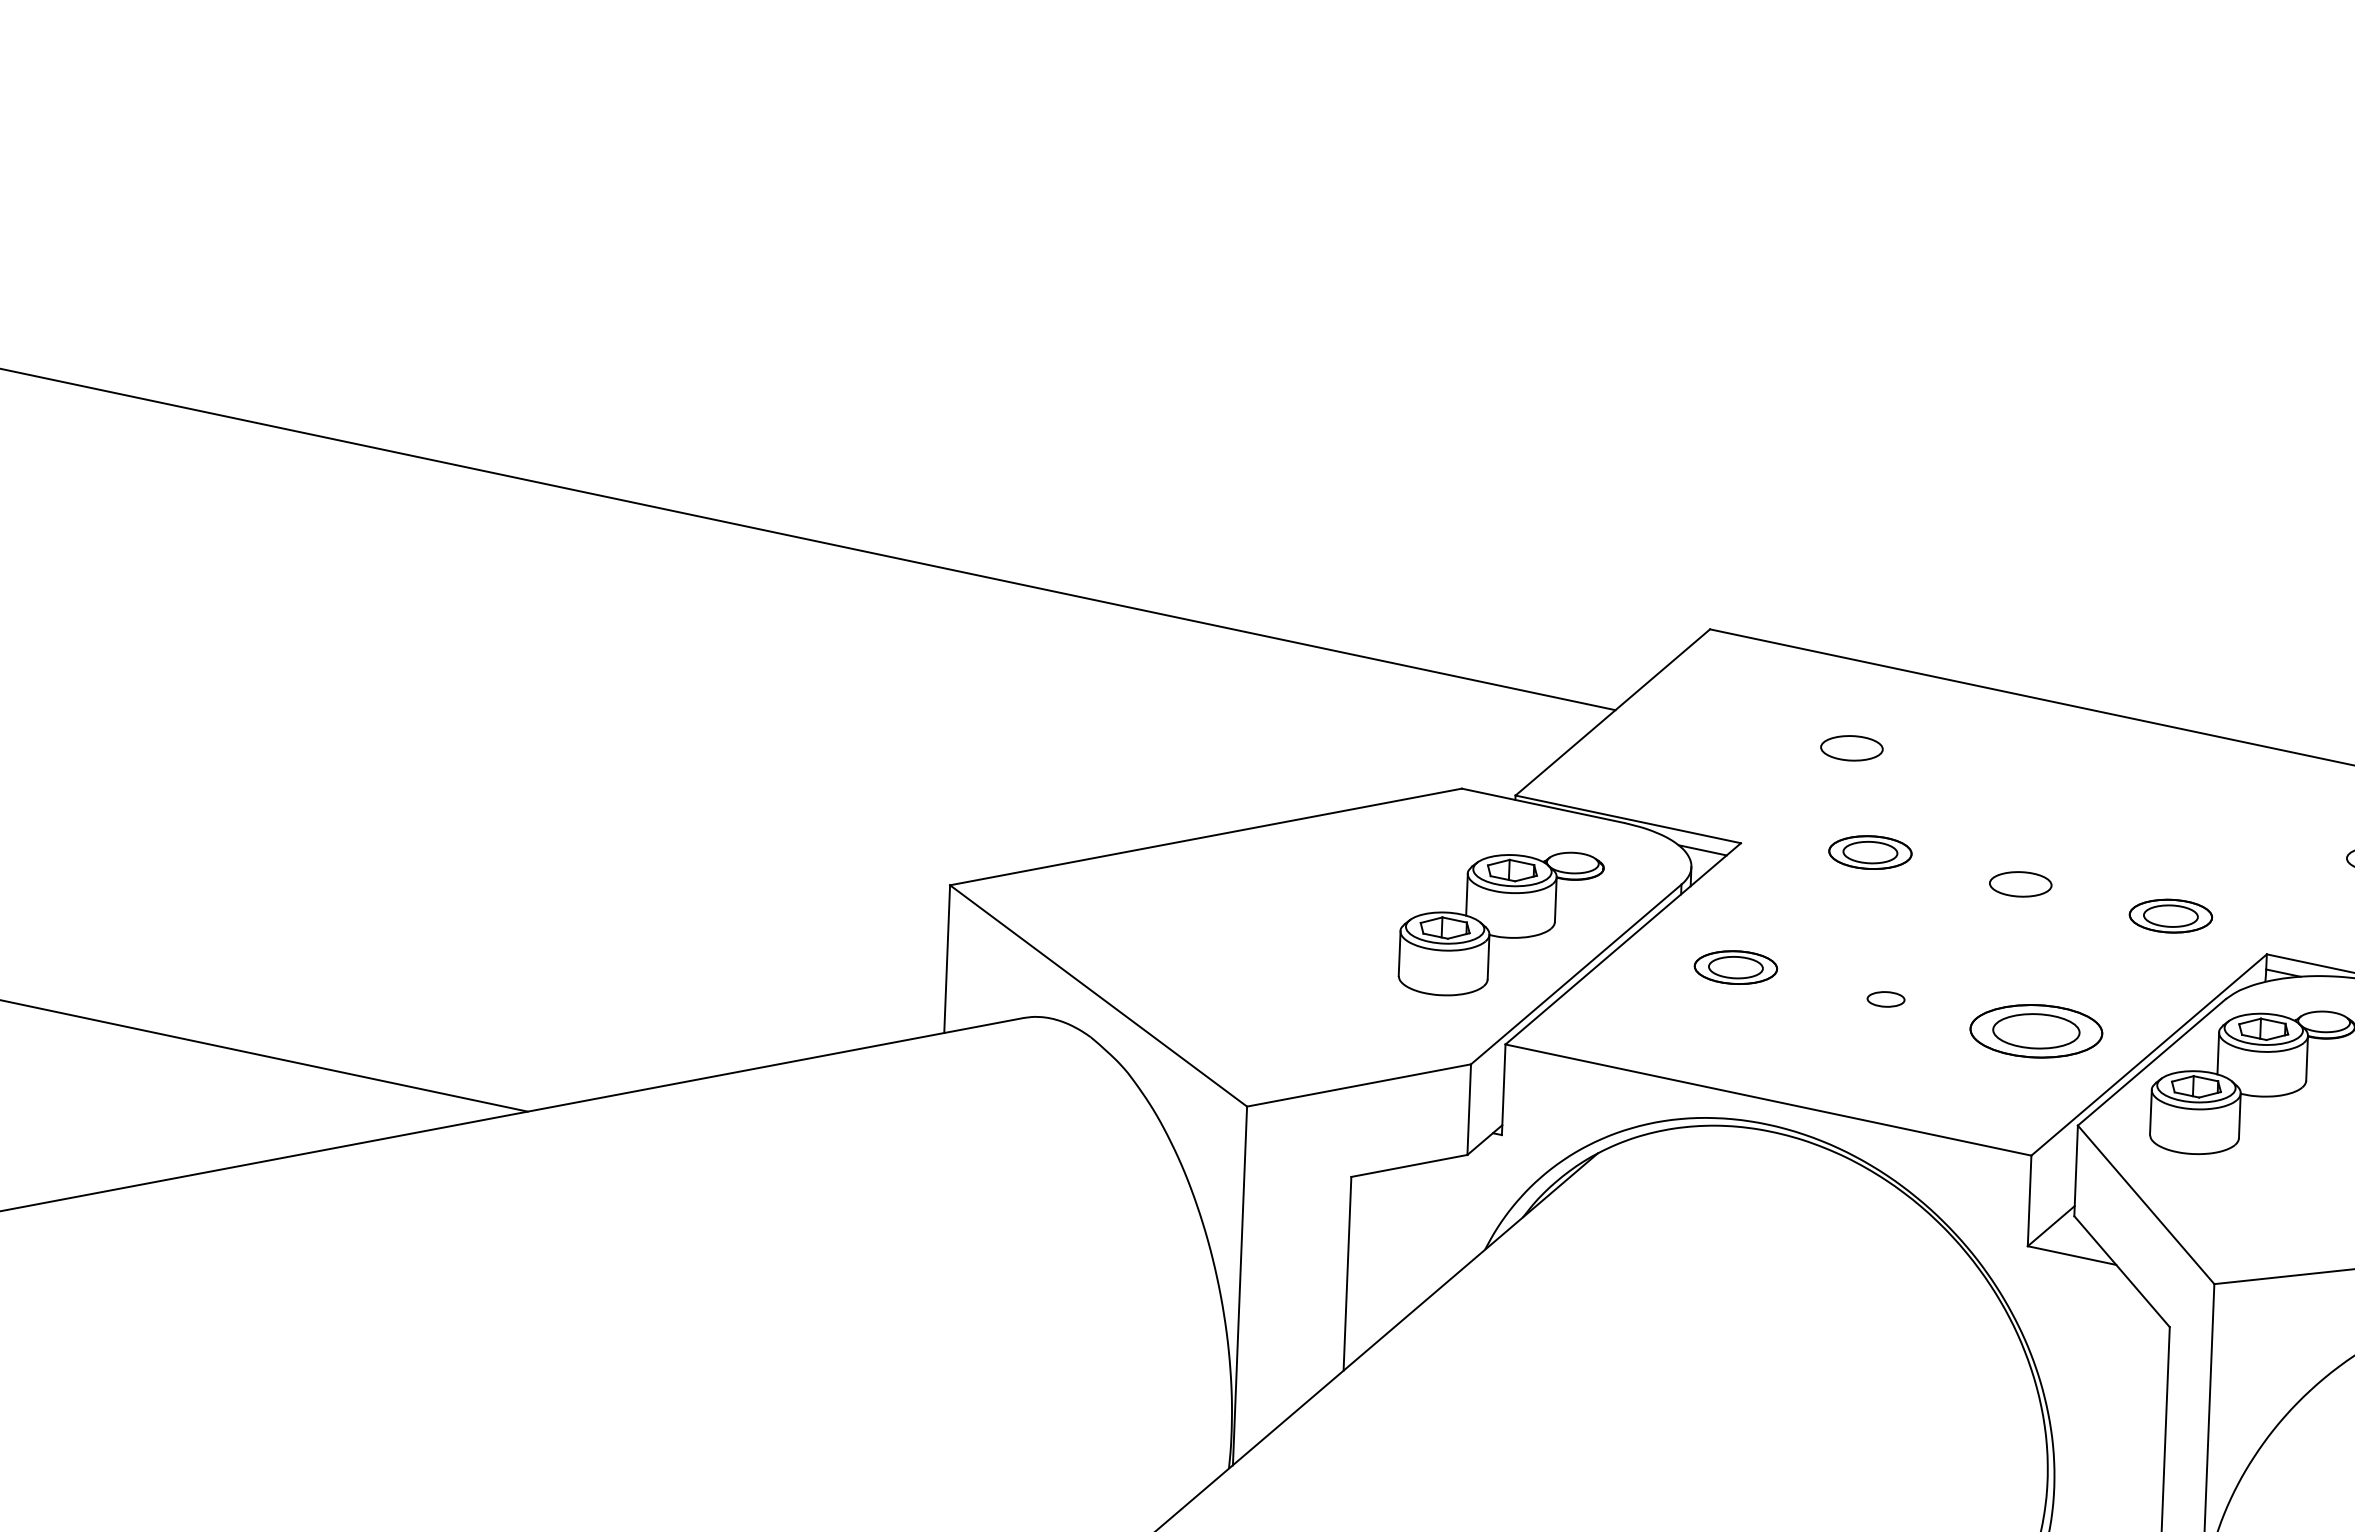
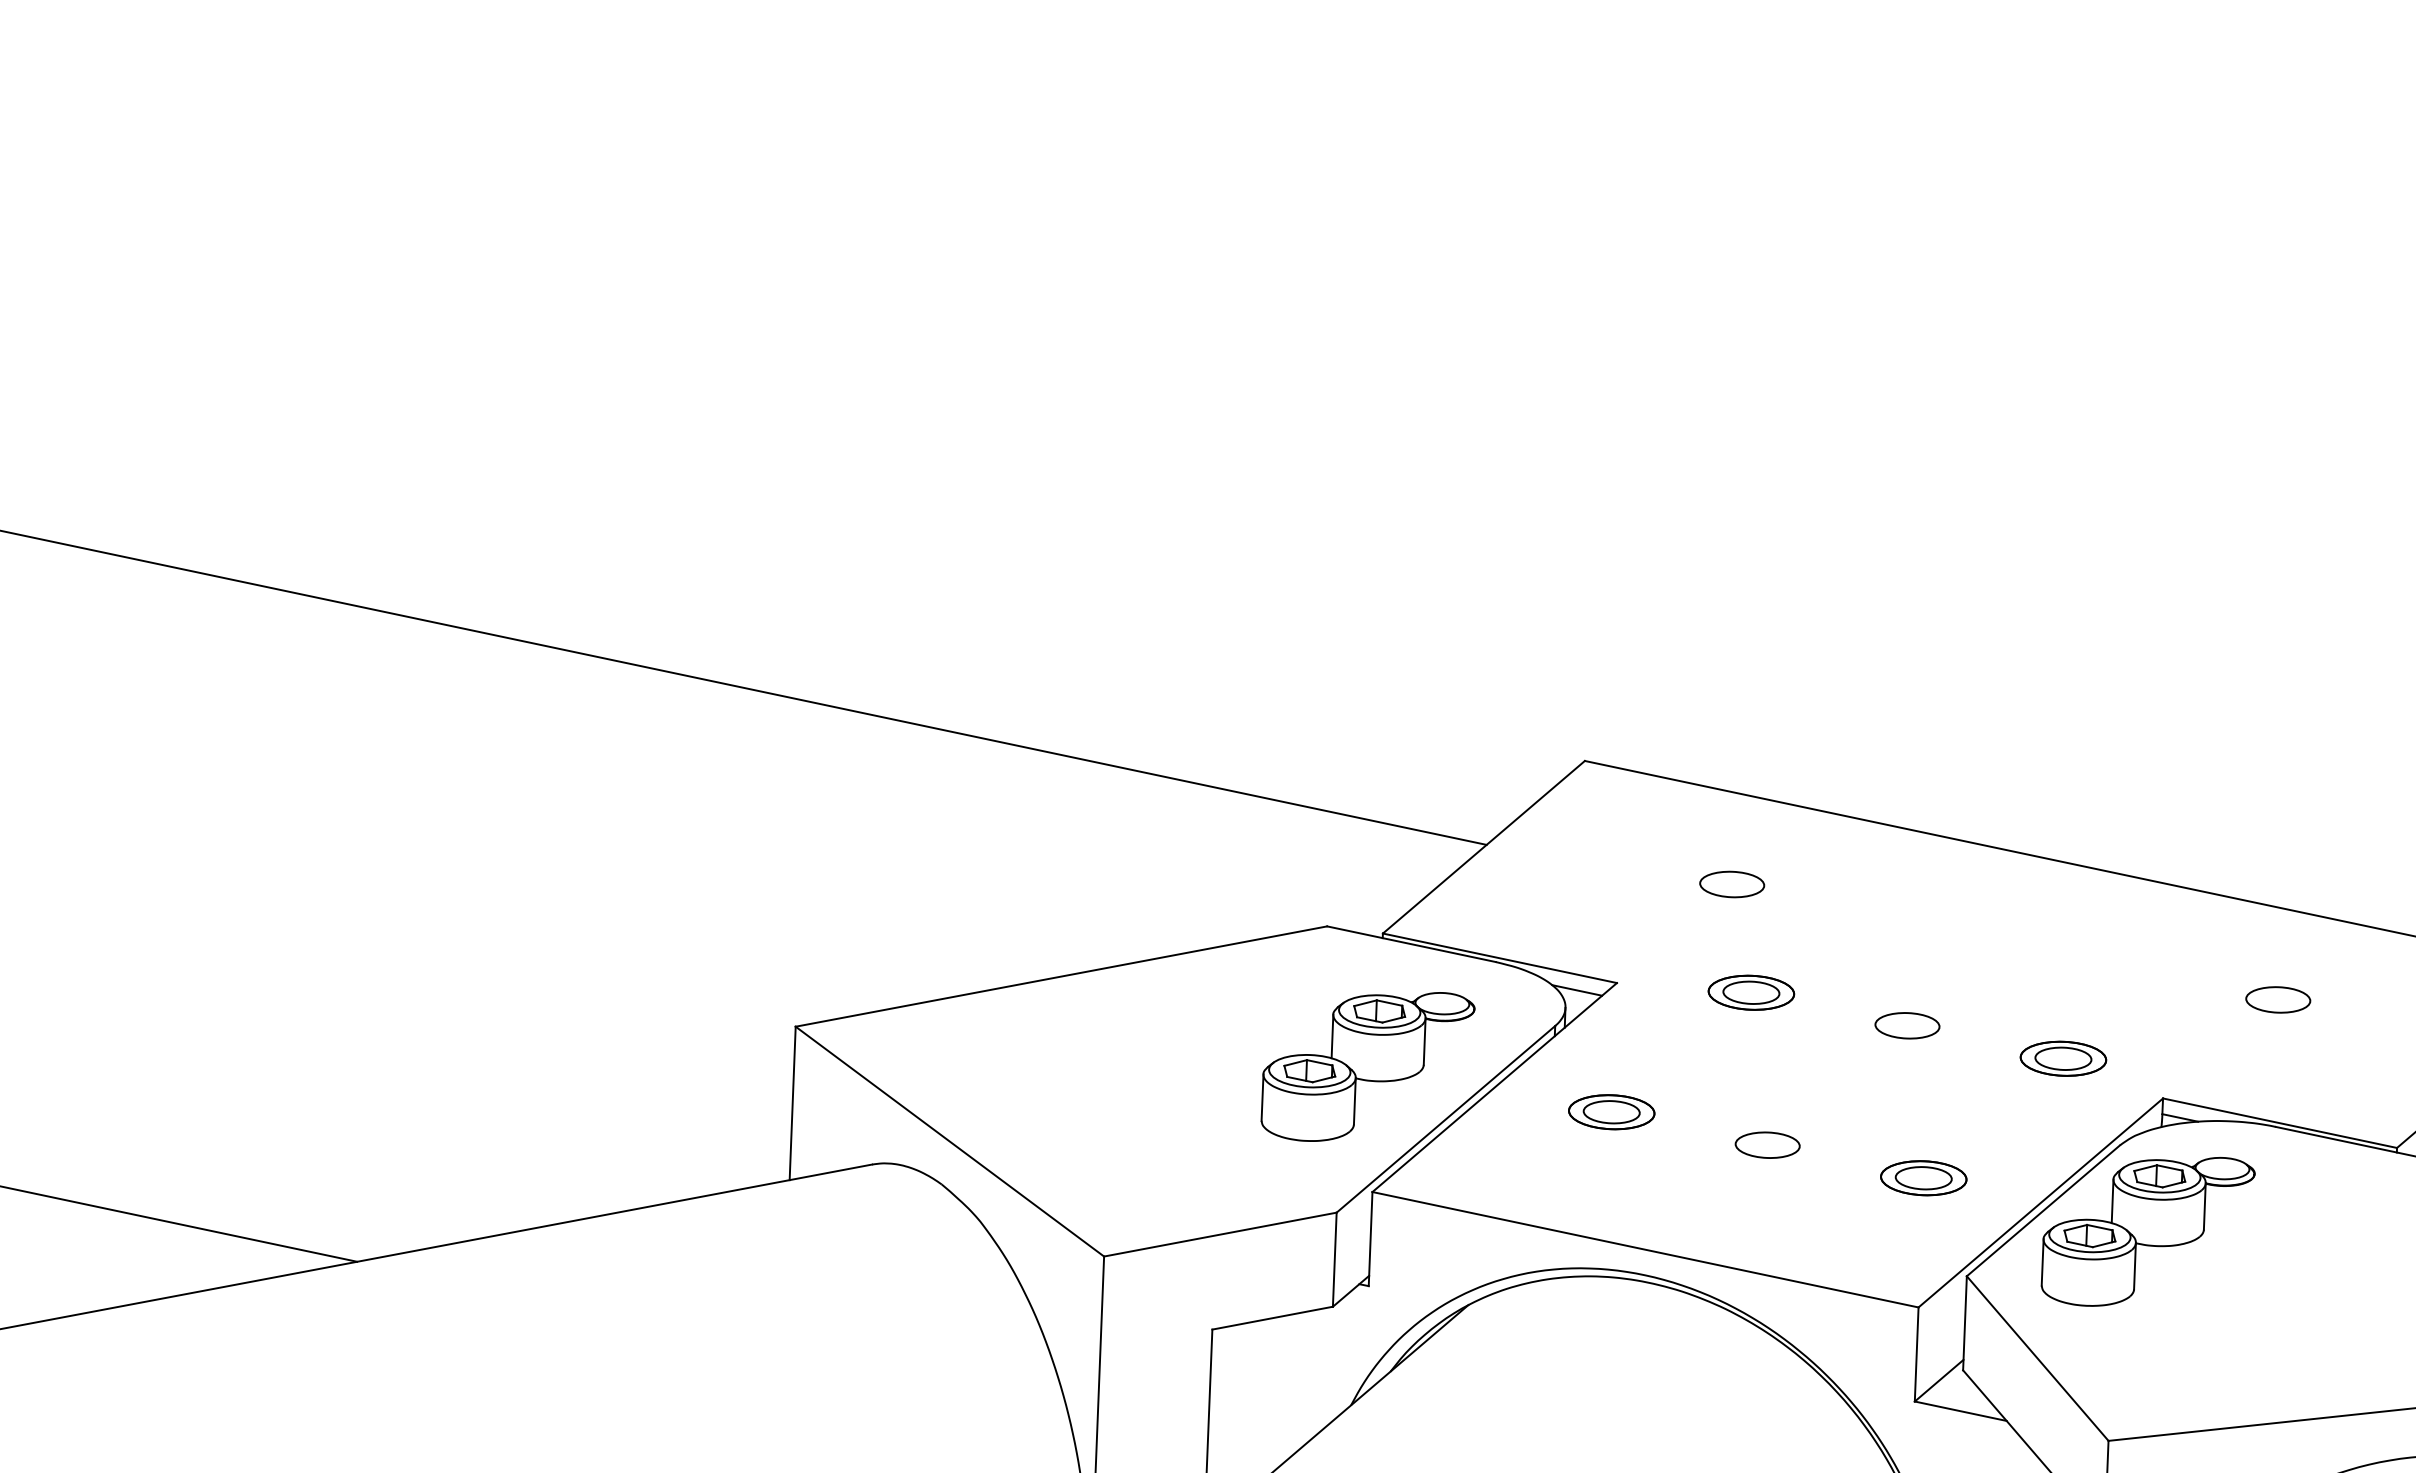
part: (1885, 999) -> (1767, 1145), size x1.67
part: (2036, 1030) -> (1923, 1177), size x0.62

